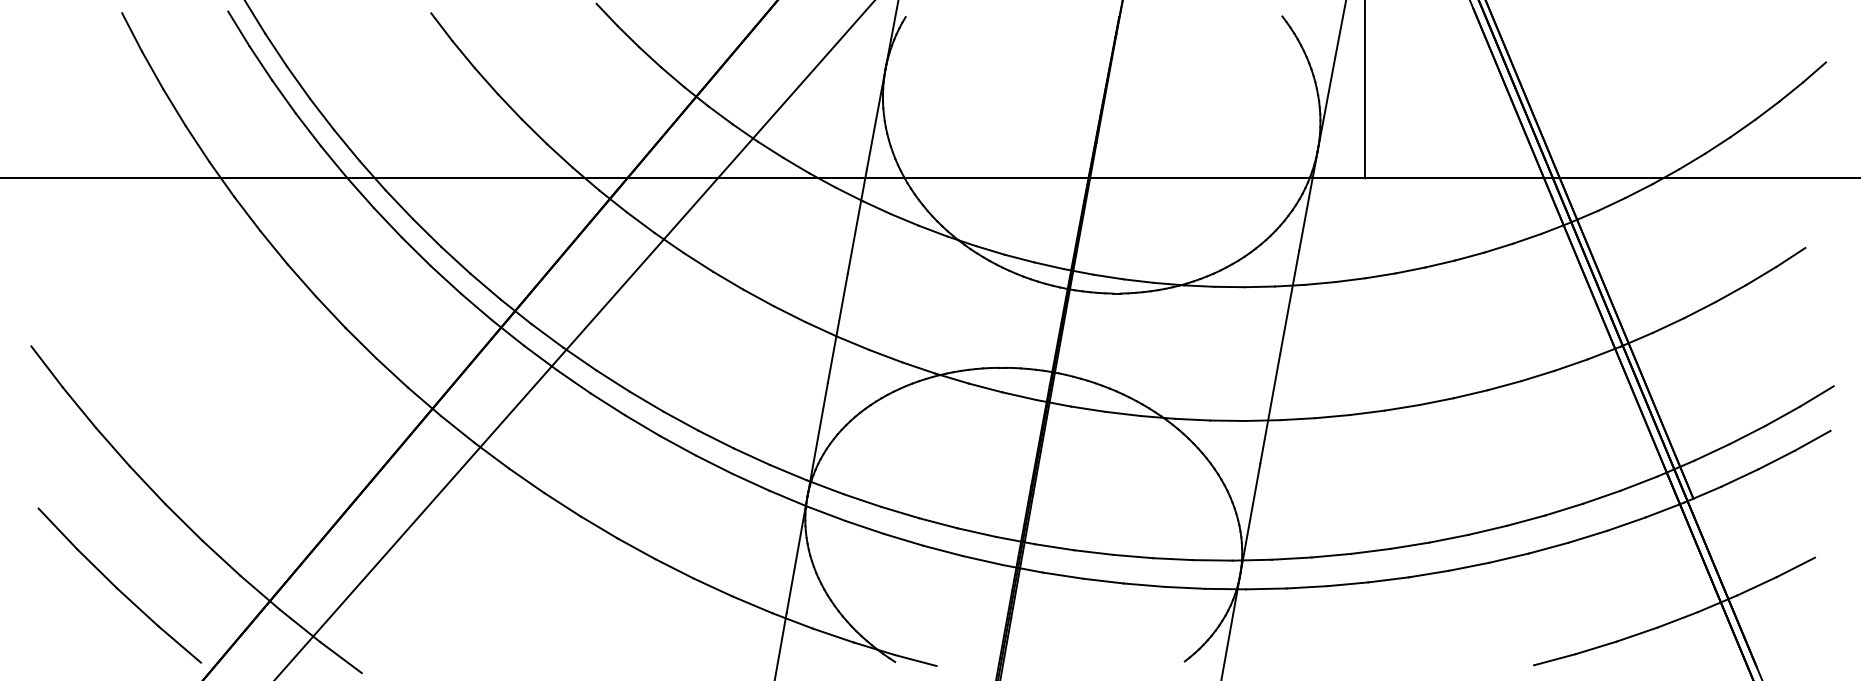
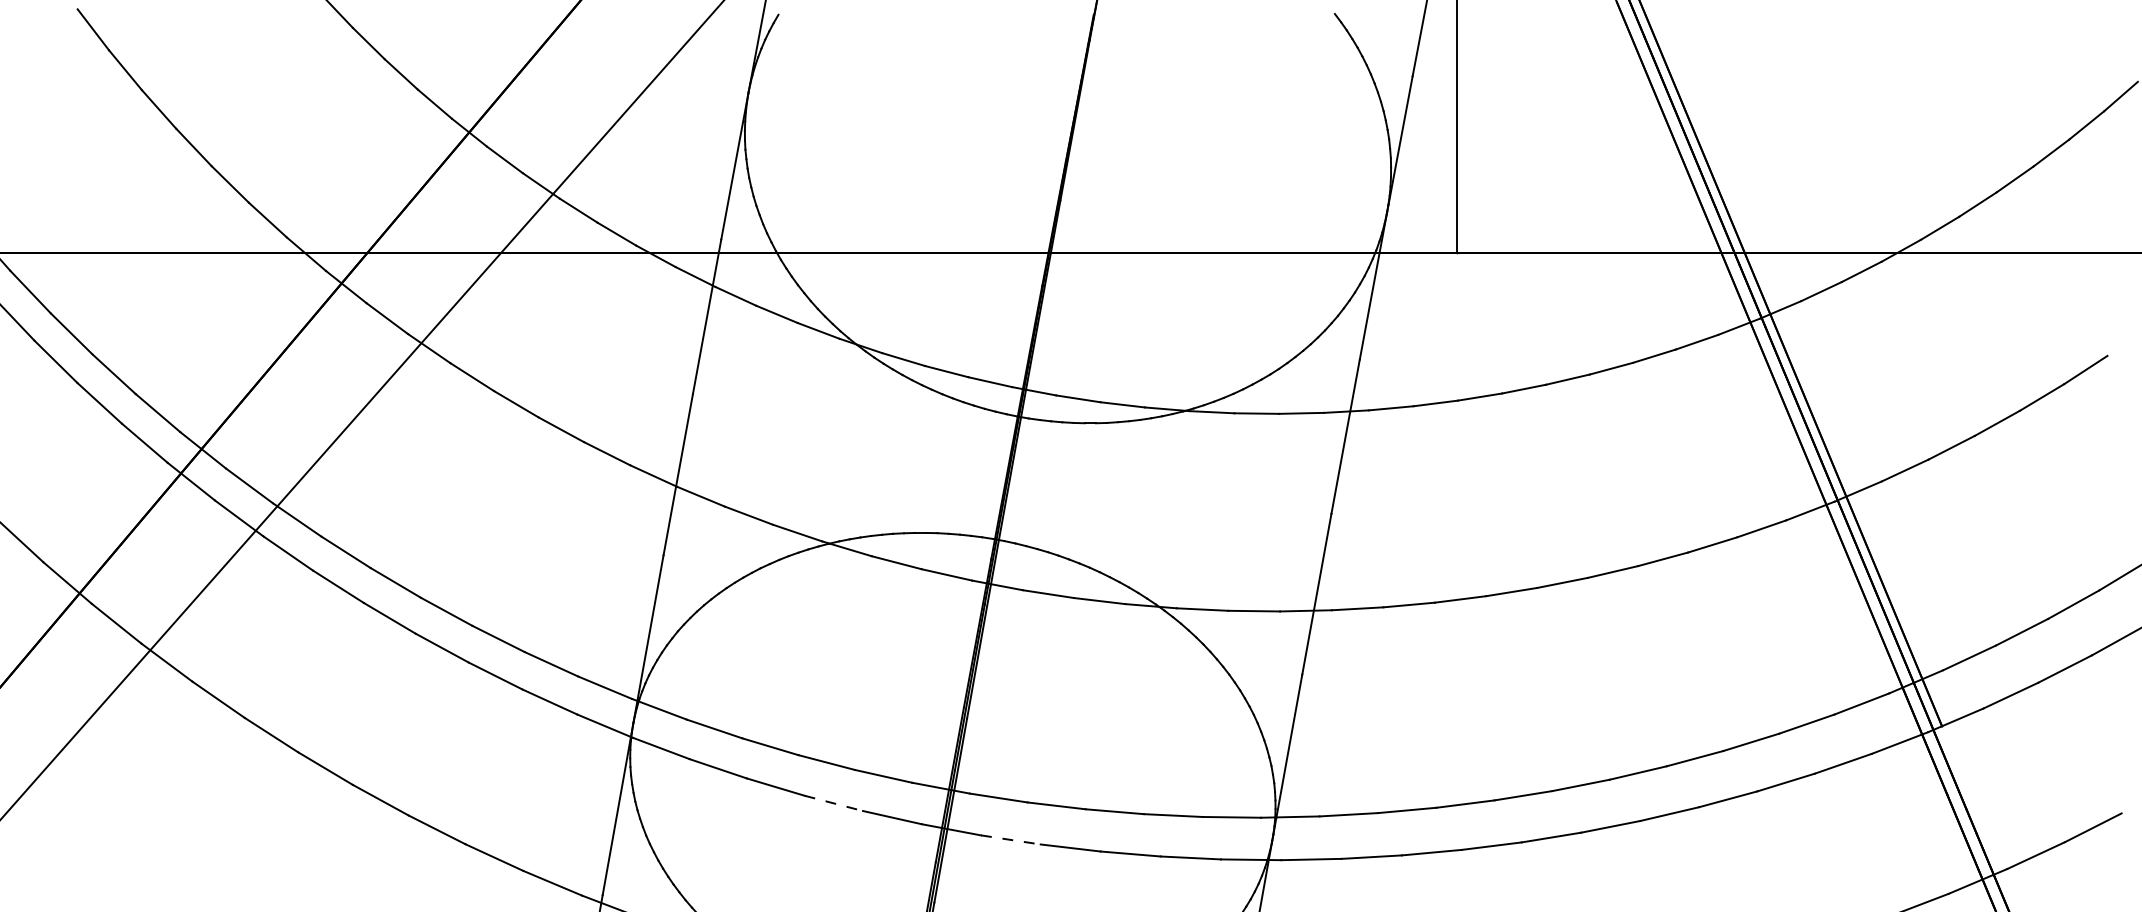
line: (943, 551) -> (834, 804), solid -> dashed
line: (1063, 575) -> (1011, 839), solid -> dashed

